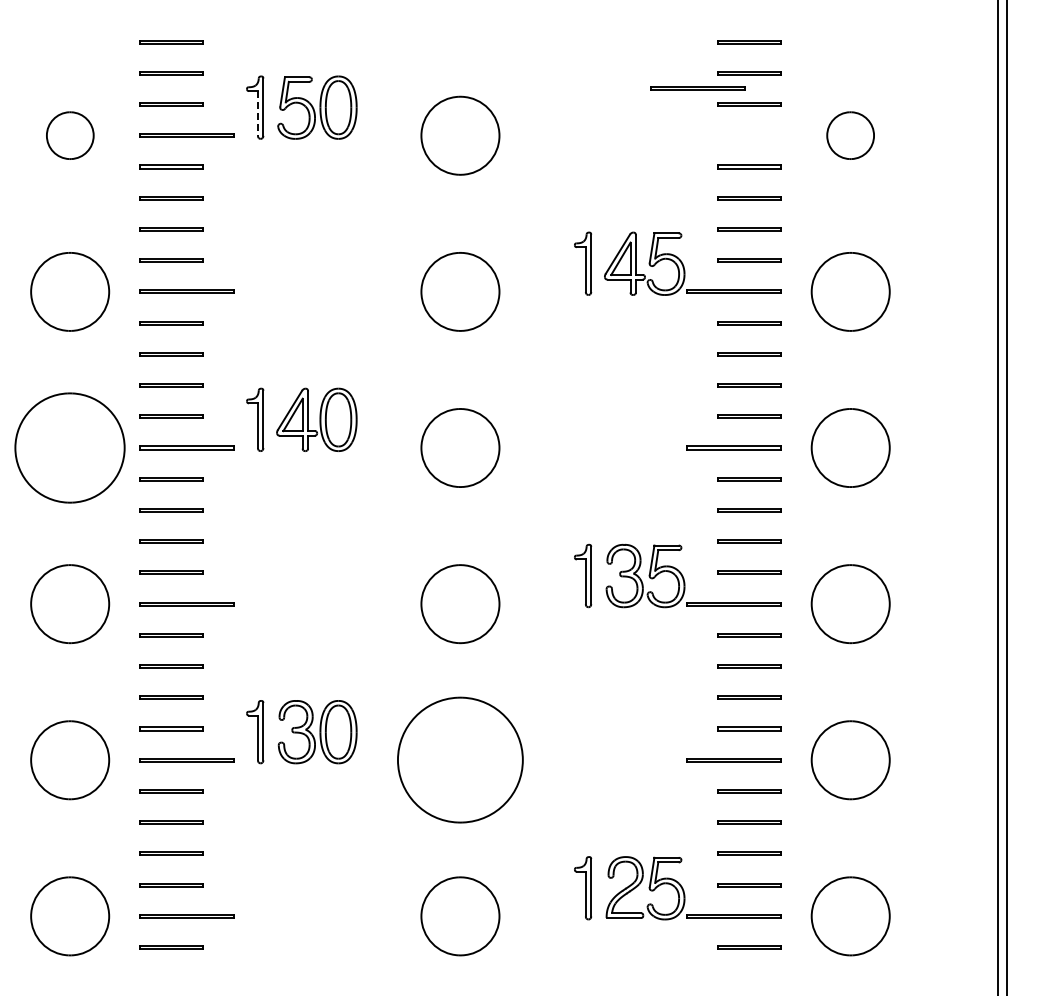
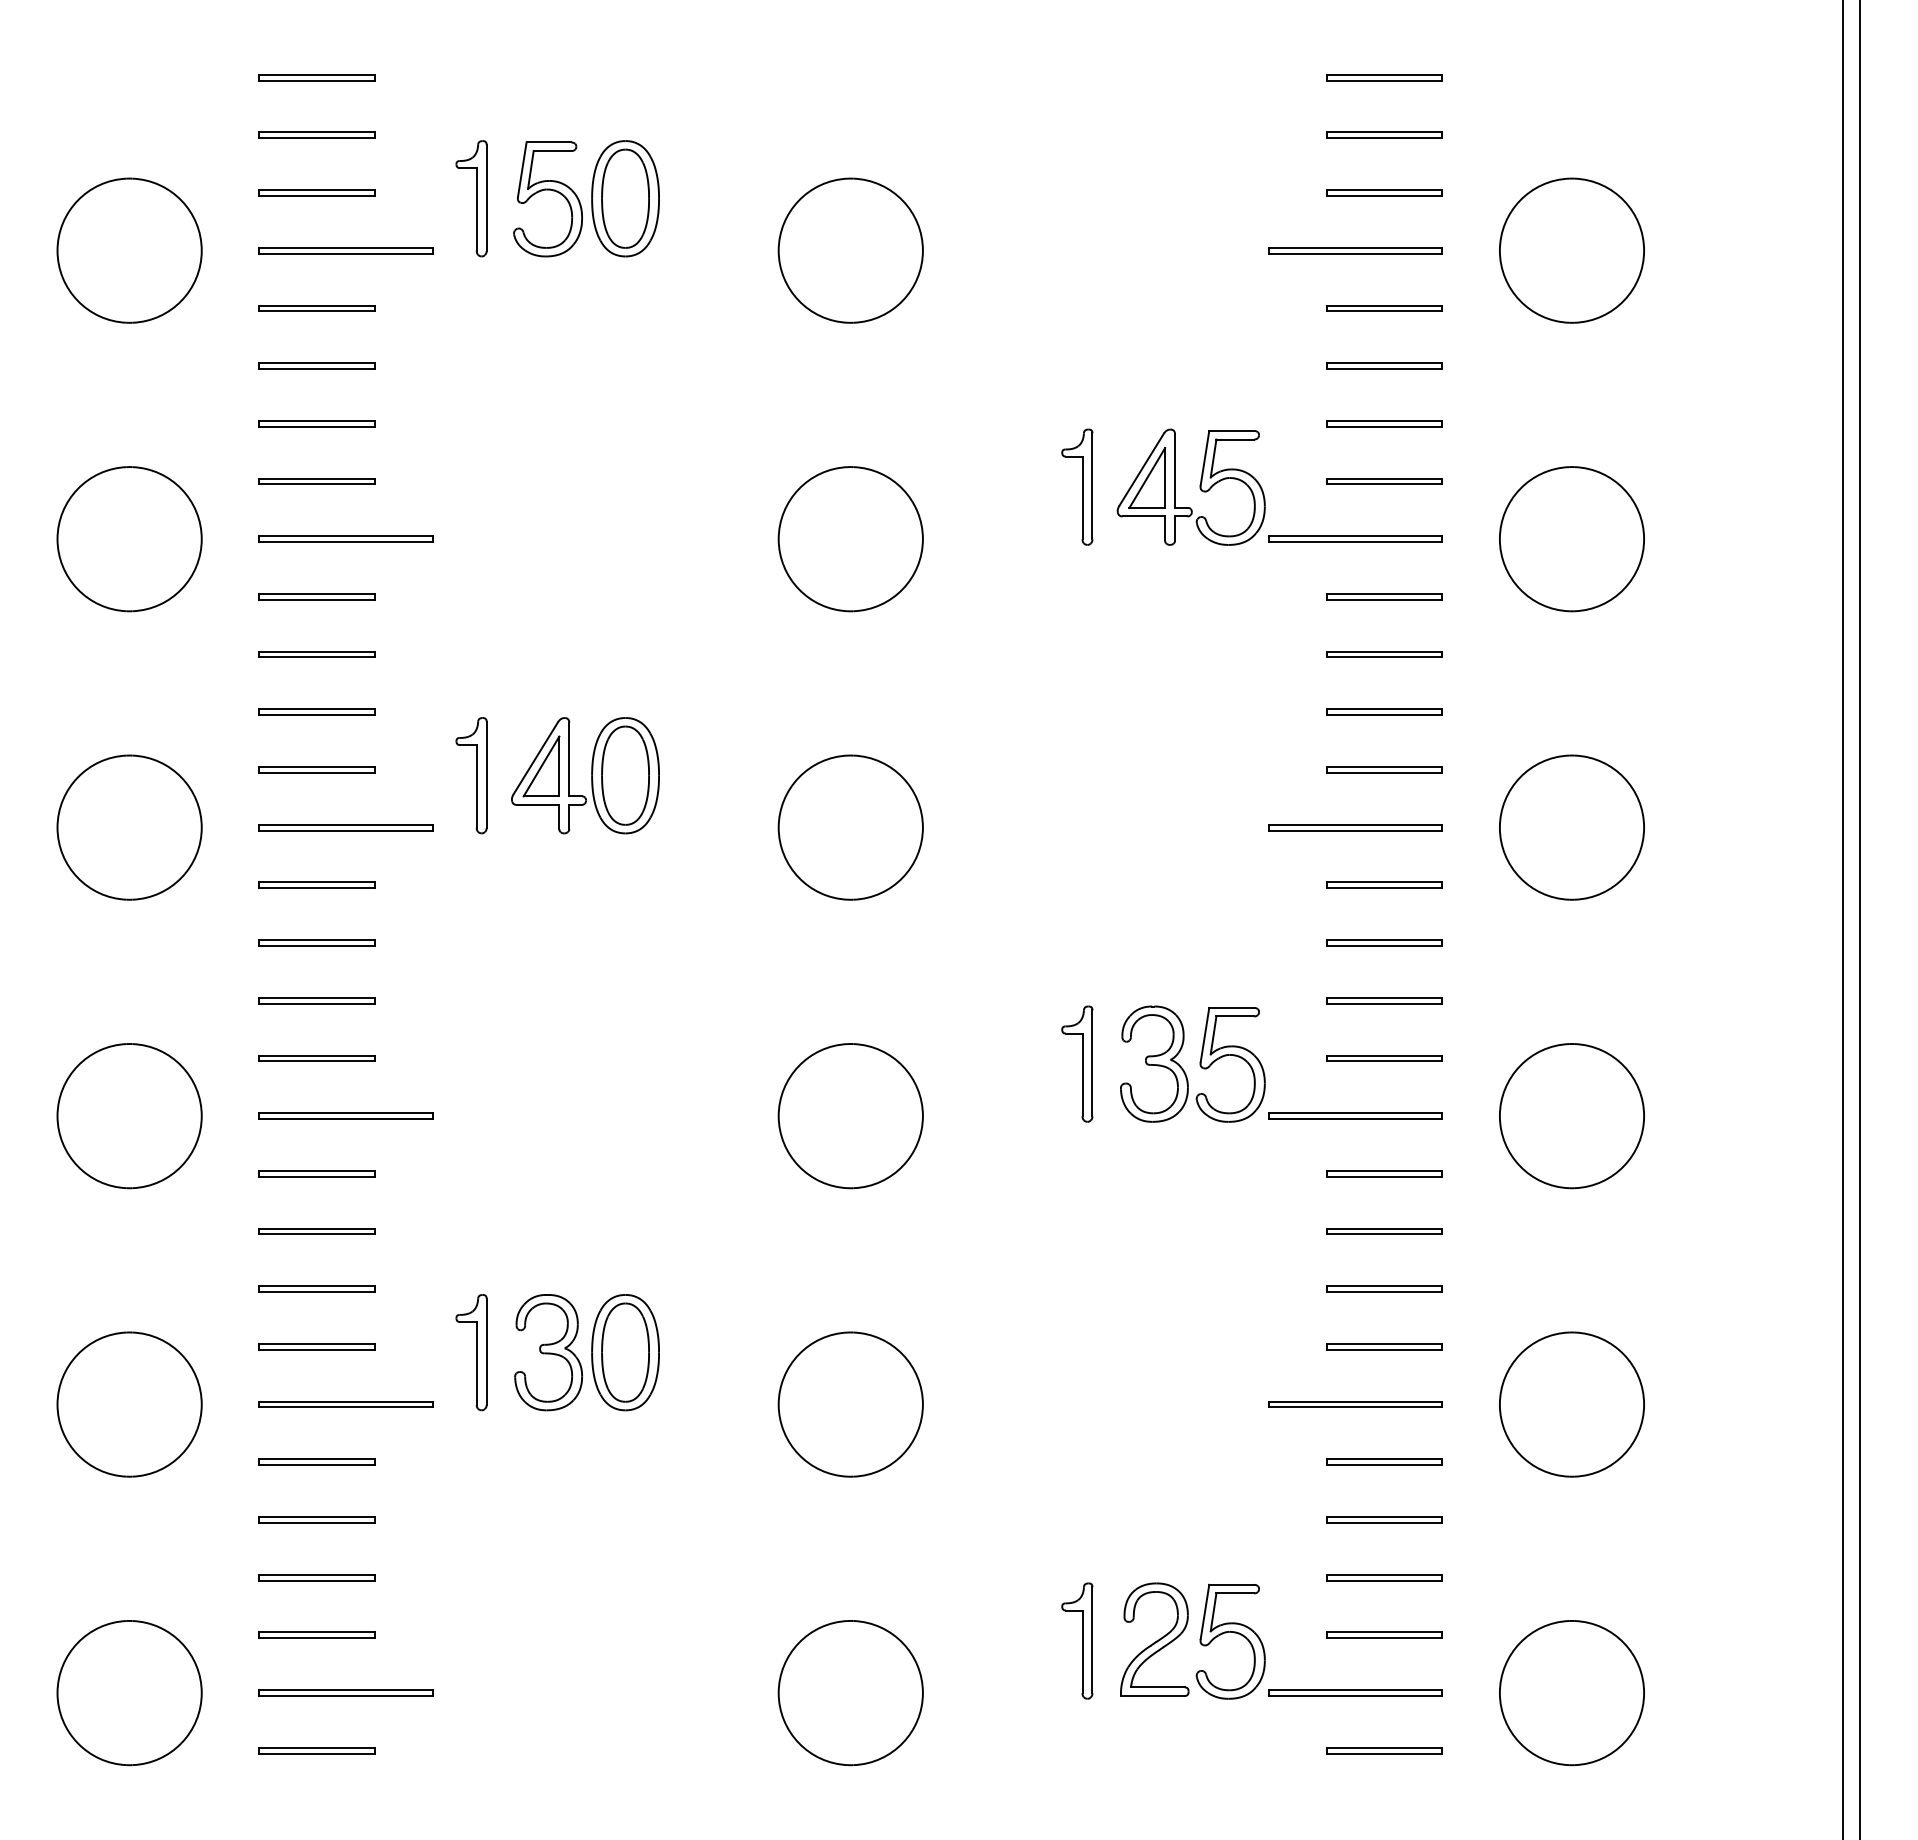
line: (697, 87) -> (1355, 248), moved
line: (258, 113) -> (477, 209), dashed -> solid
part: (70, 135) -> (130, 250), size x1.67
part: (850, 135) -> (1571, 250), size x1.67
part: (70, 447) -> (130, 826), size x0.71
part: (460, 760) -> (850, 1405), size x0.62

